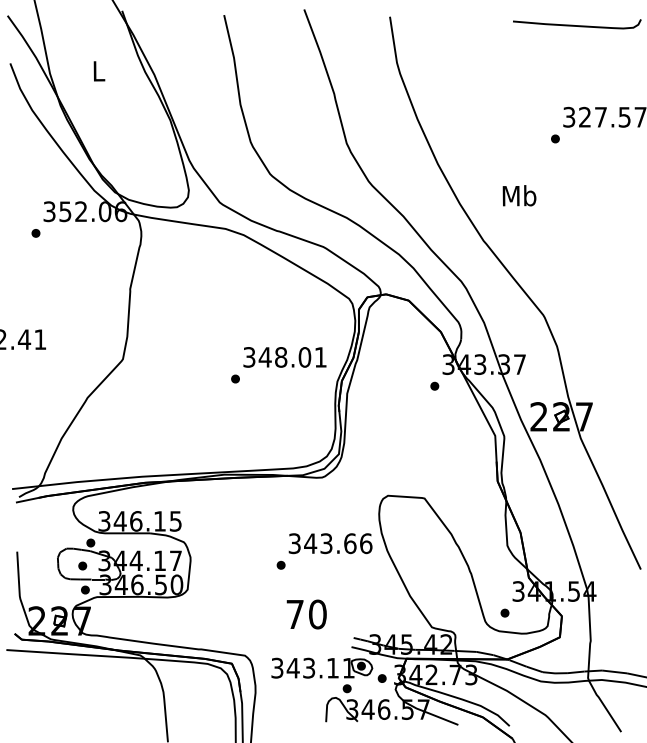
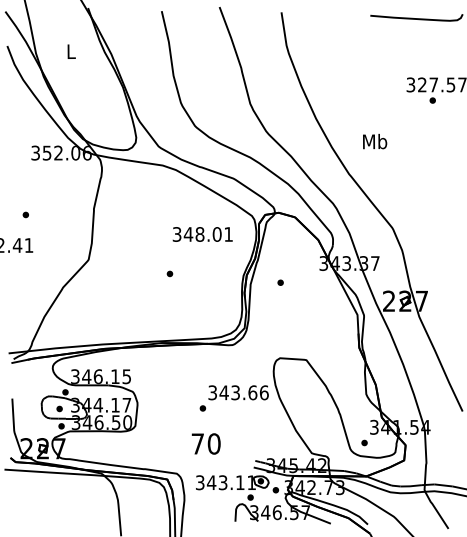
part: (555, 138) -> (432, 100), moved
part: (35, 233) -> (25, 215), moved
text: (284, 357) -> (202, 234), moved
part: (434, 385) -> (280, 282), moved
text: (306, 614) -> (206, 443), moved

